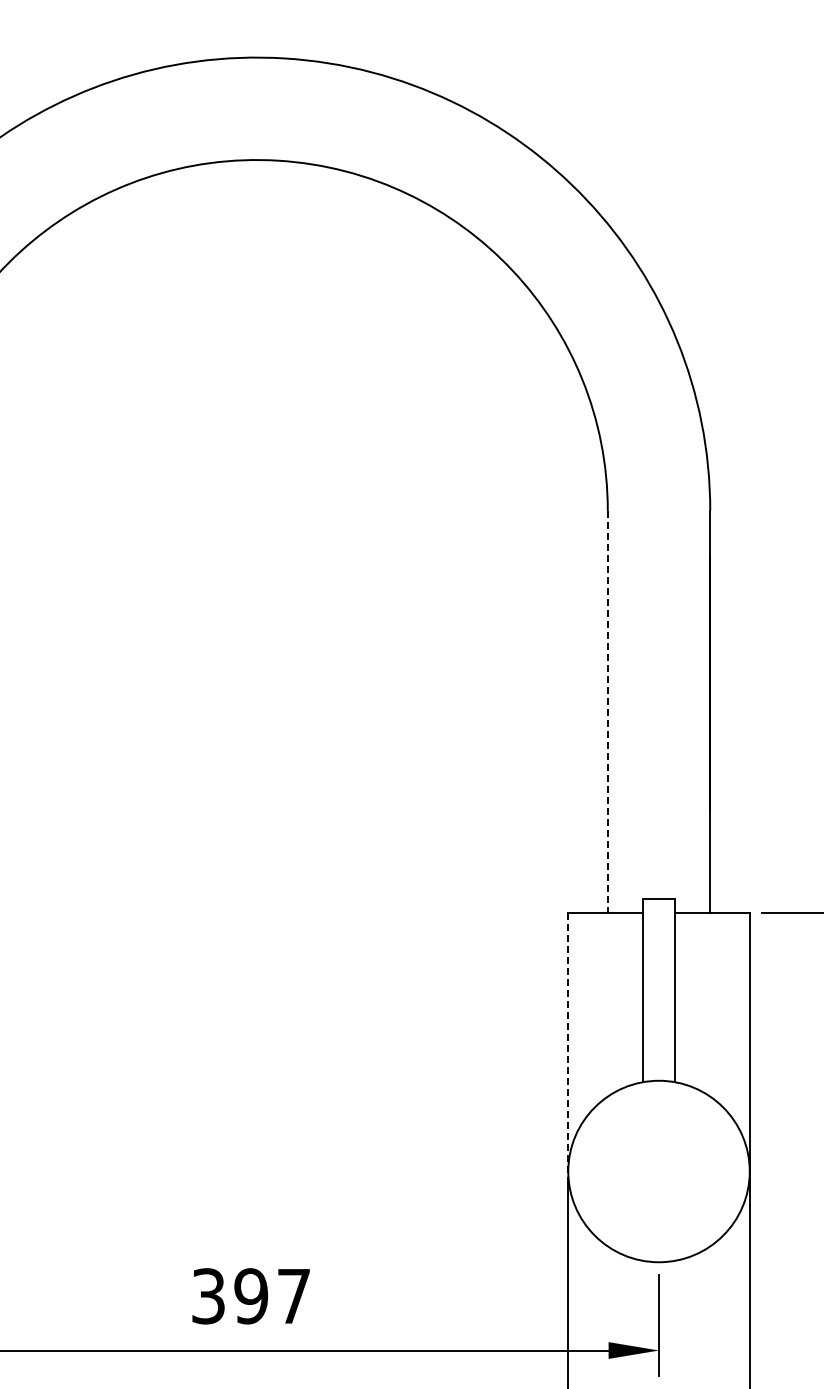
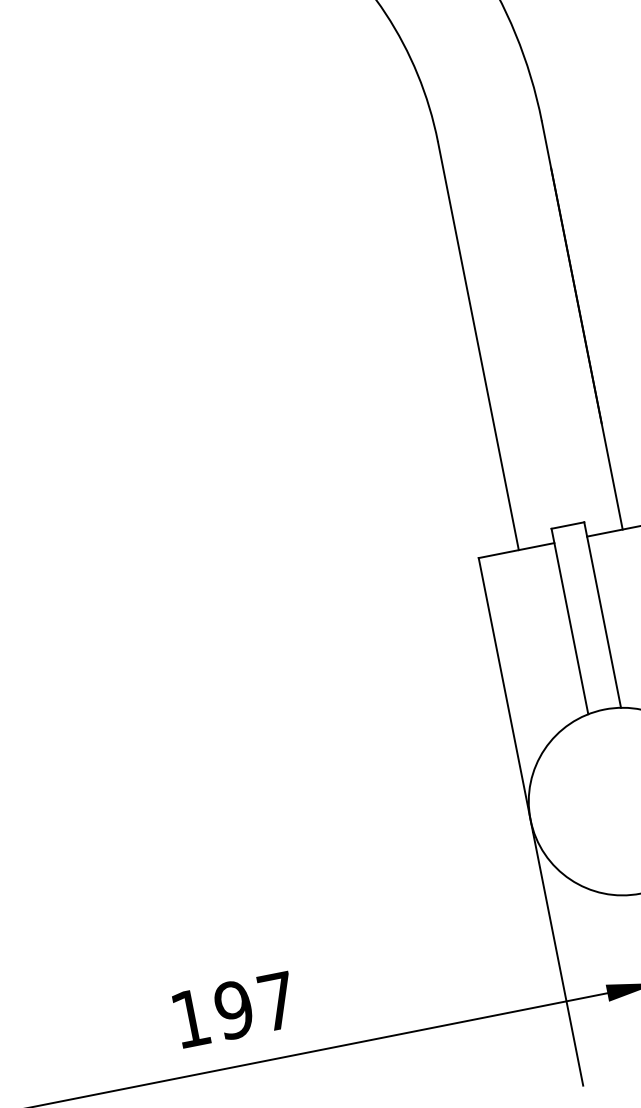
line: (607, 712) -> (478, 346), dashed -> solid
line: (568, 1049) -> (506, 696), dashed -> solid
text: (208, 1296) -> (190, 1018), 397 -> 197

